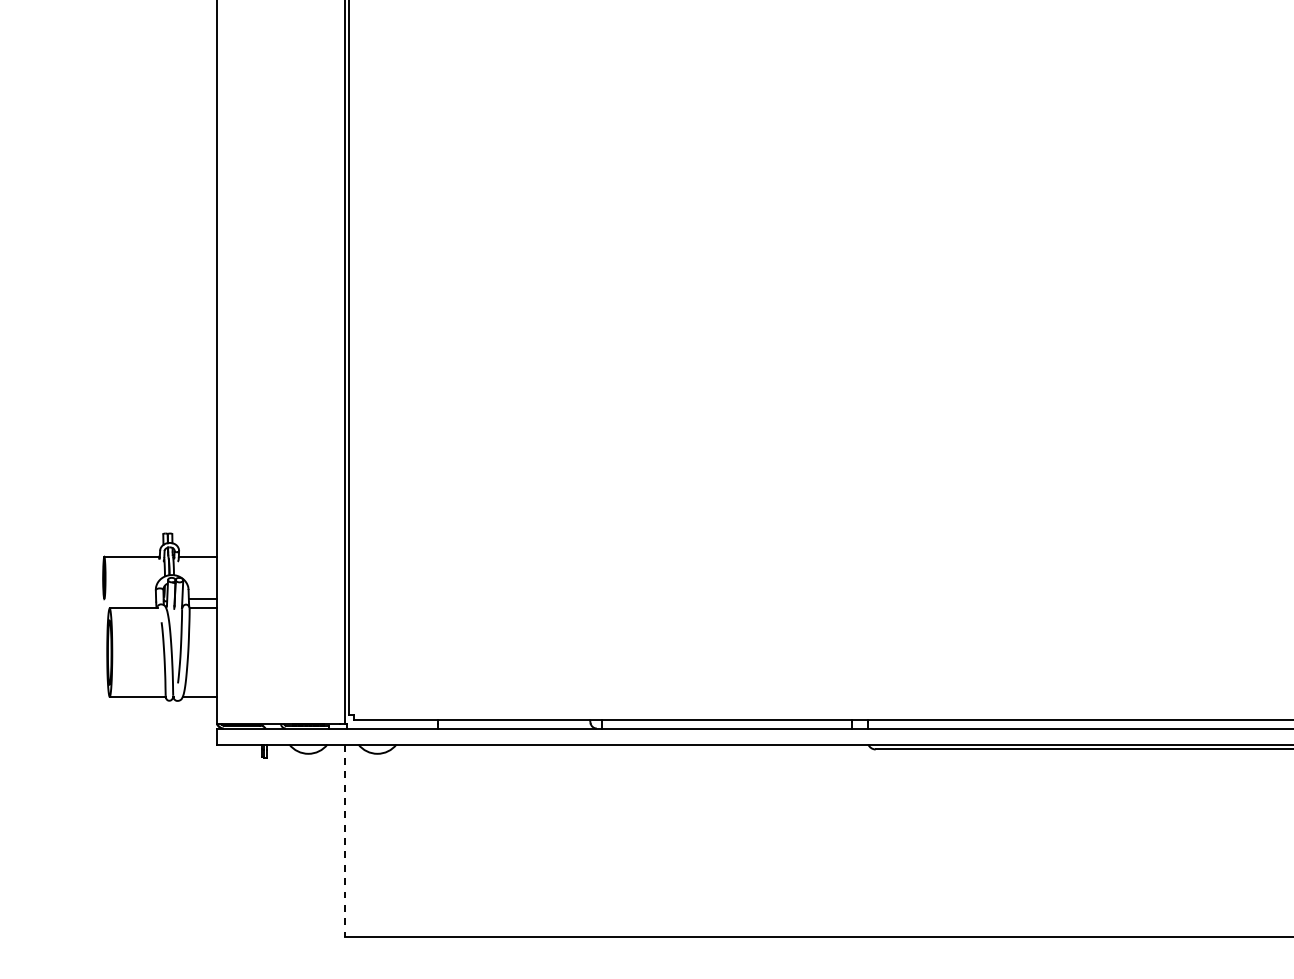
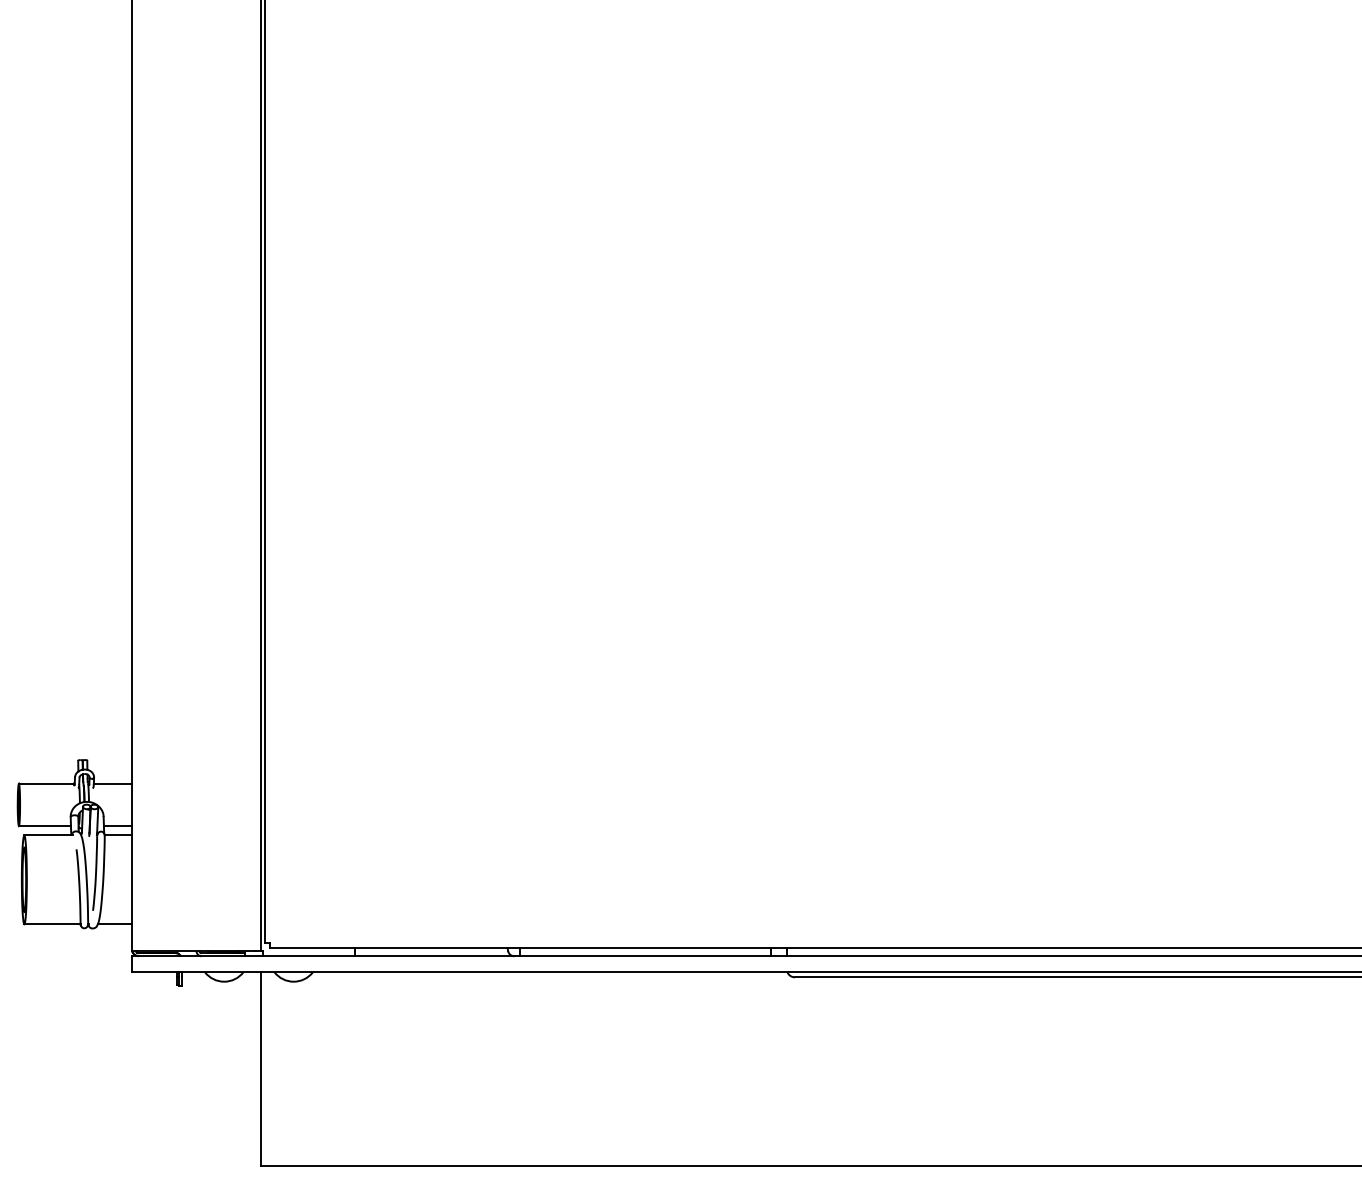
line: (129, 598) -> (44, 825), added
line: (344, 840) -> (260, 1068), dashed -> solid

